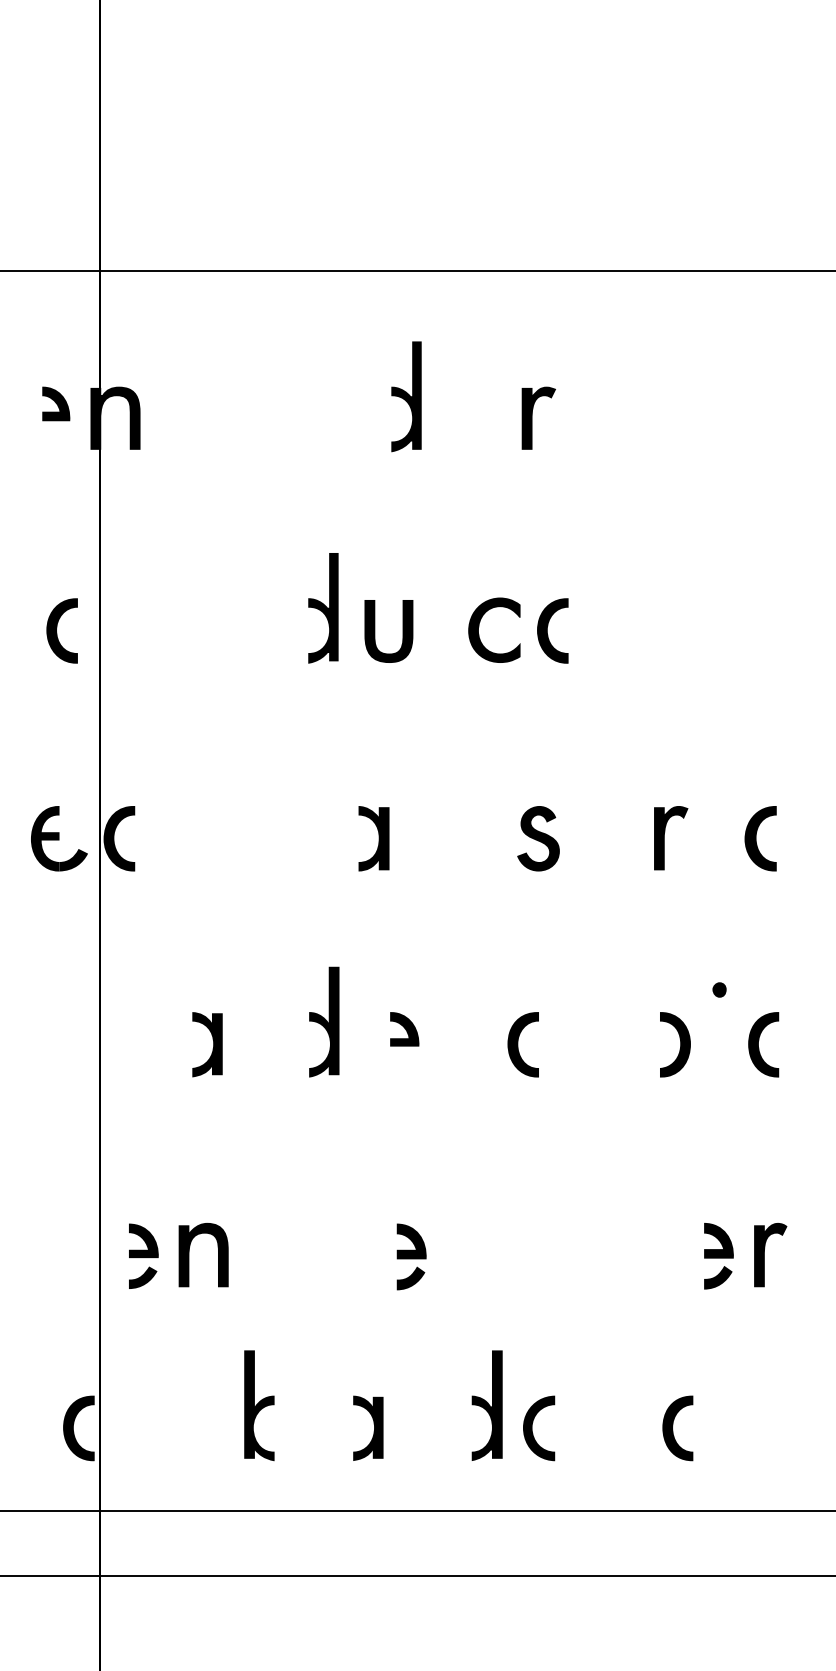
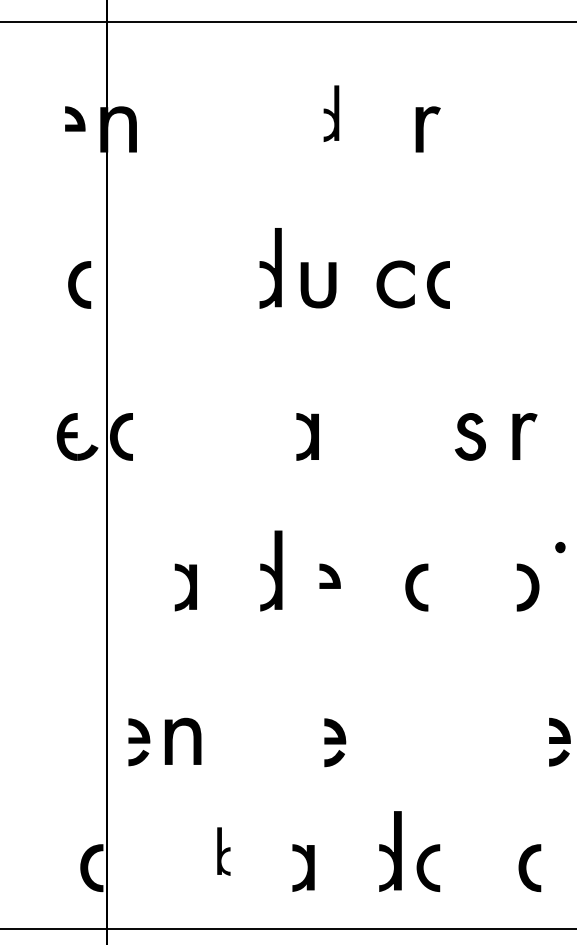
part: (406, 396) -> (331, 113), size x0.7
part: (538, 838) -> (470, 436), moved
part: (259, 1405) -> (223, 851), size x0.6

